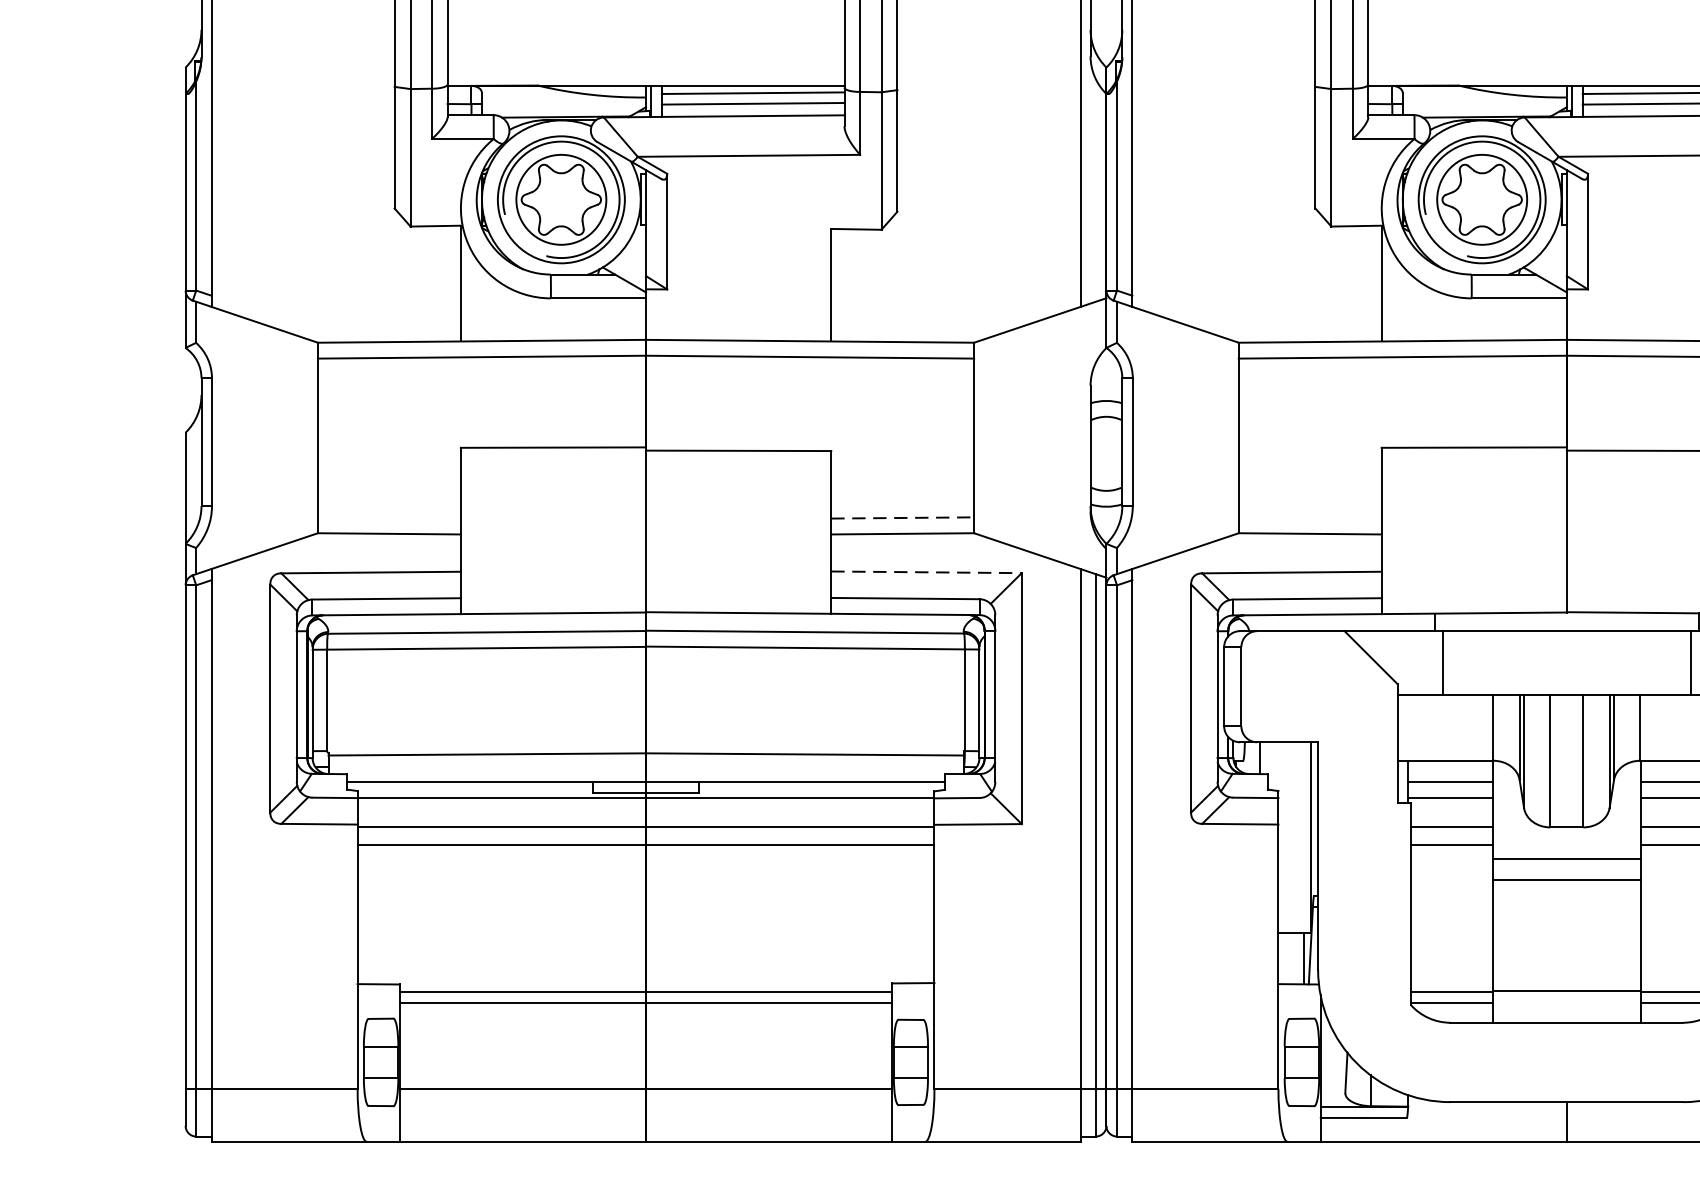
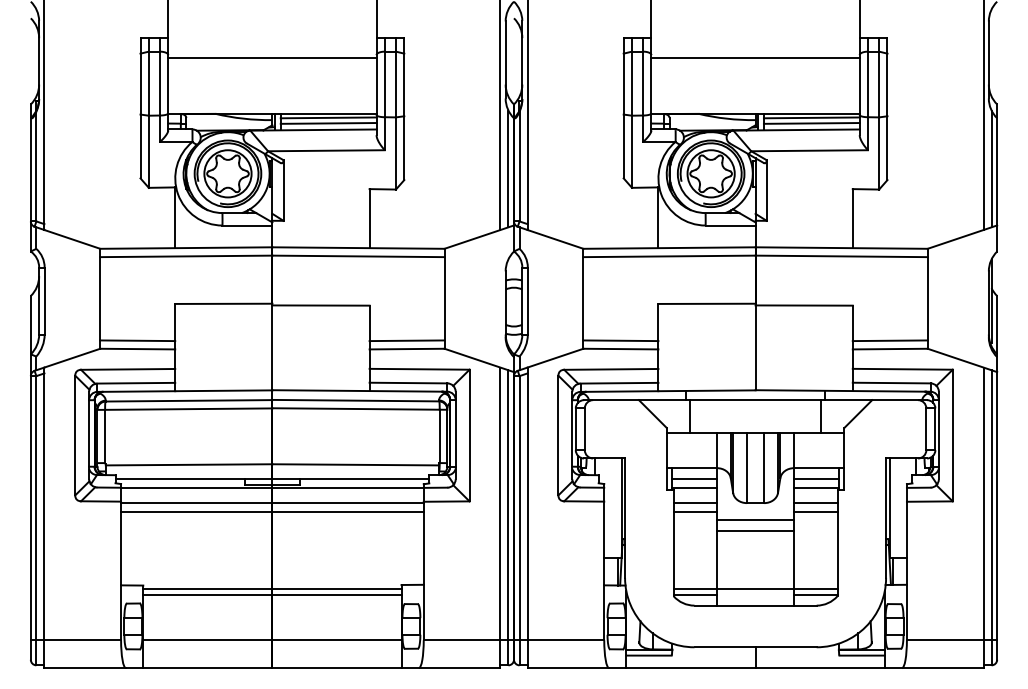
line: (1095, 189) -> (508, 168), added
line: (388, 517) -> (137, 340), added
line: (903, 517) -> (407, 340), dashed -> solid
line: (1309, 517) -> (620, 340), added
line: (926, 572) -> (419, 369), dashed -> solid

